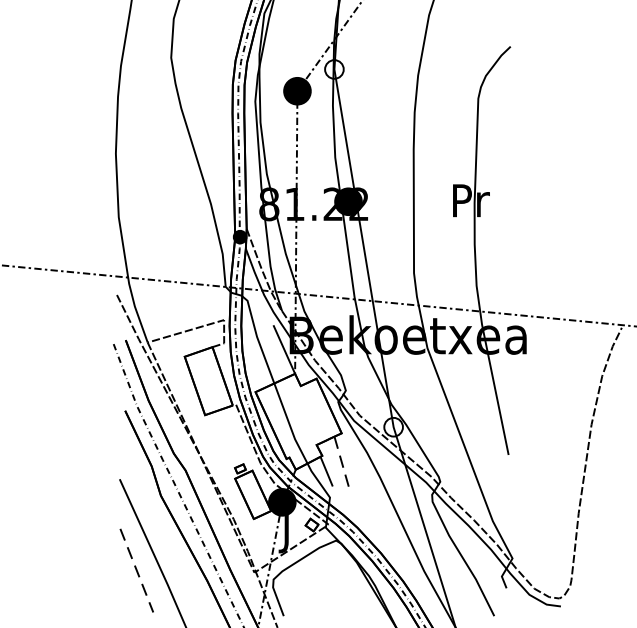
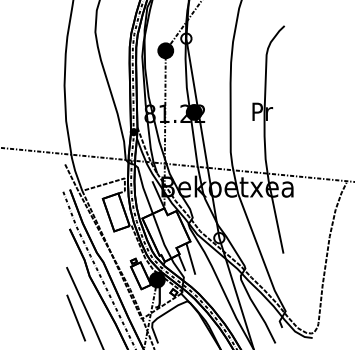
line: (343, 465) -> (191, 259), dashed -> solid
line: (137, 571) -> (76, 318), dashed -> solid

